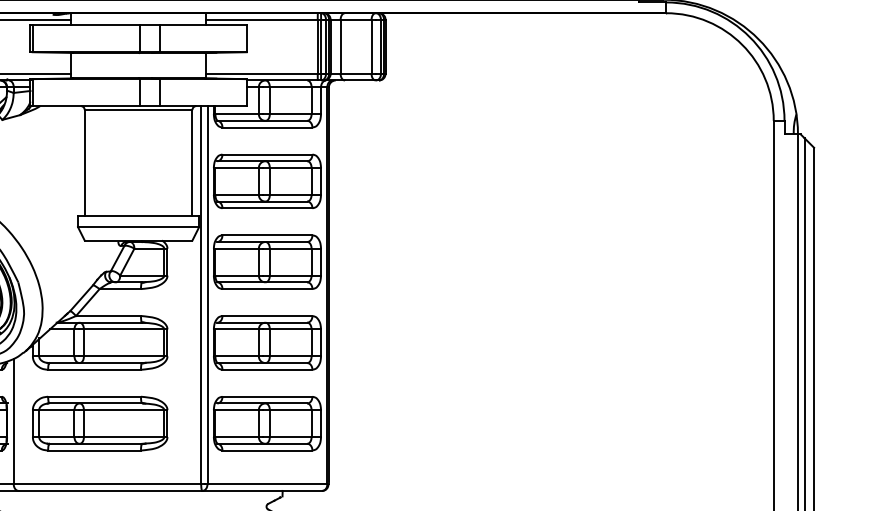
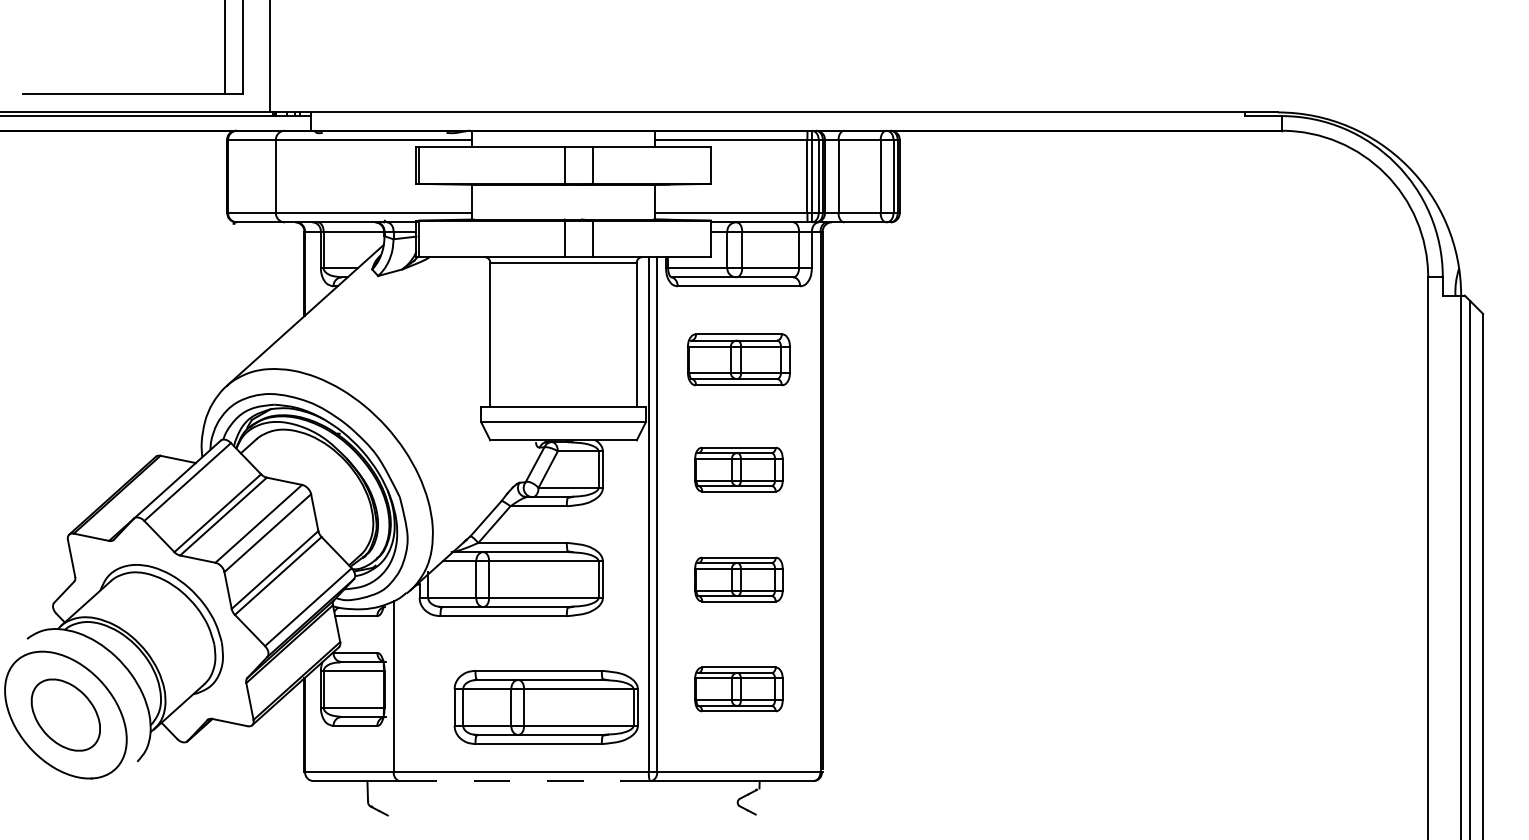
part: (267, 181) -> (738, 359), size x0.7
part: (267, 262) -> (738, 469), size x0.6
part: (267, 342) -> (738, 579), size x0.6
part: (99, 423) -> (545, 707), moved
part: (267, 423) -> (738, 689), size x0.6
line: (110, 491) -> (525, 781), solid -> dashed

